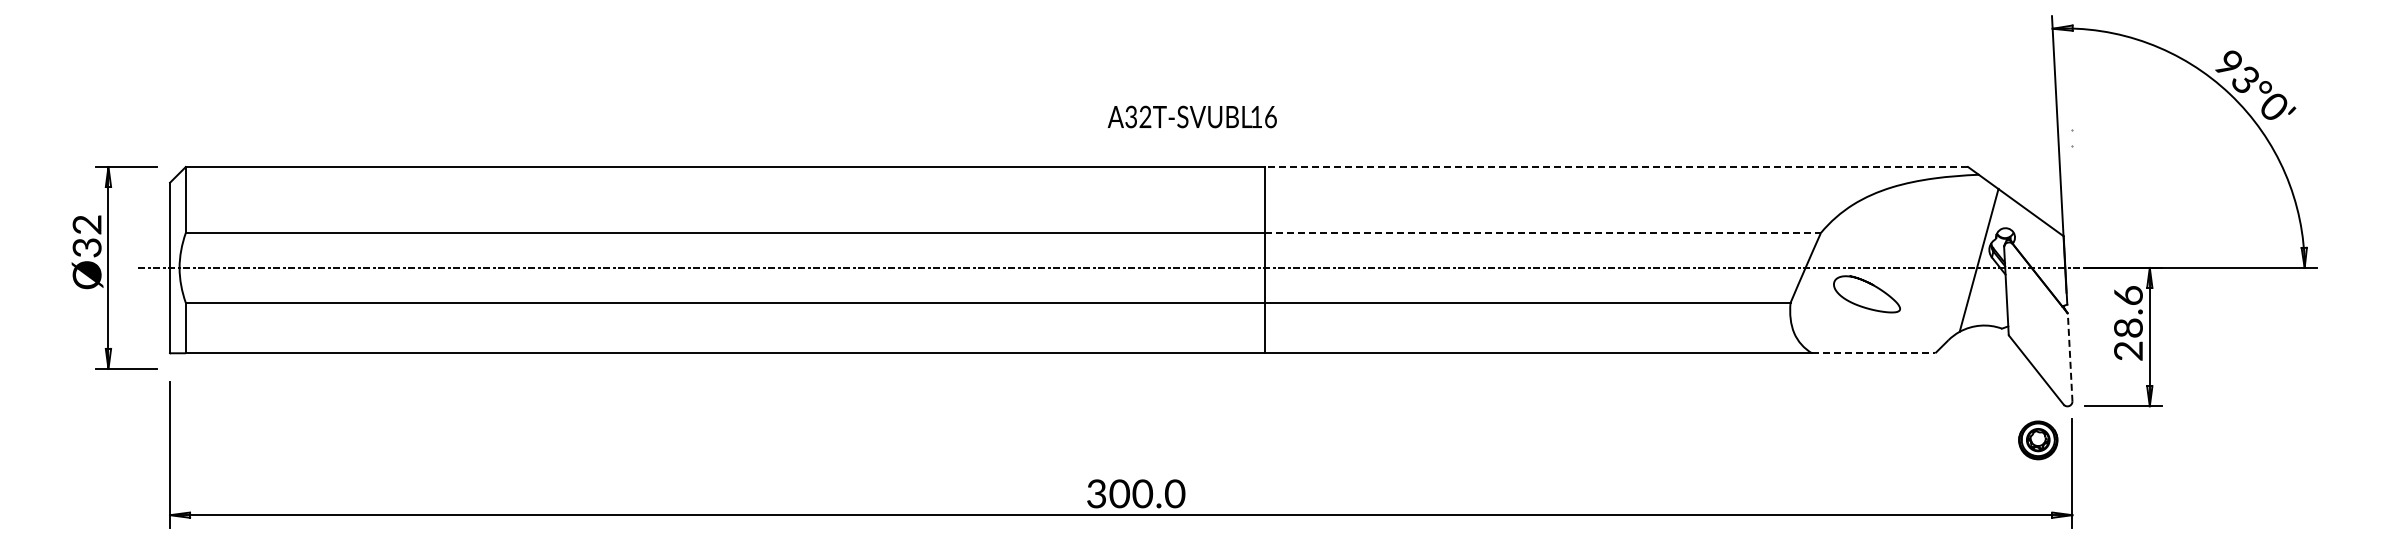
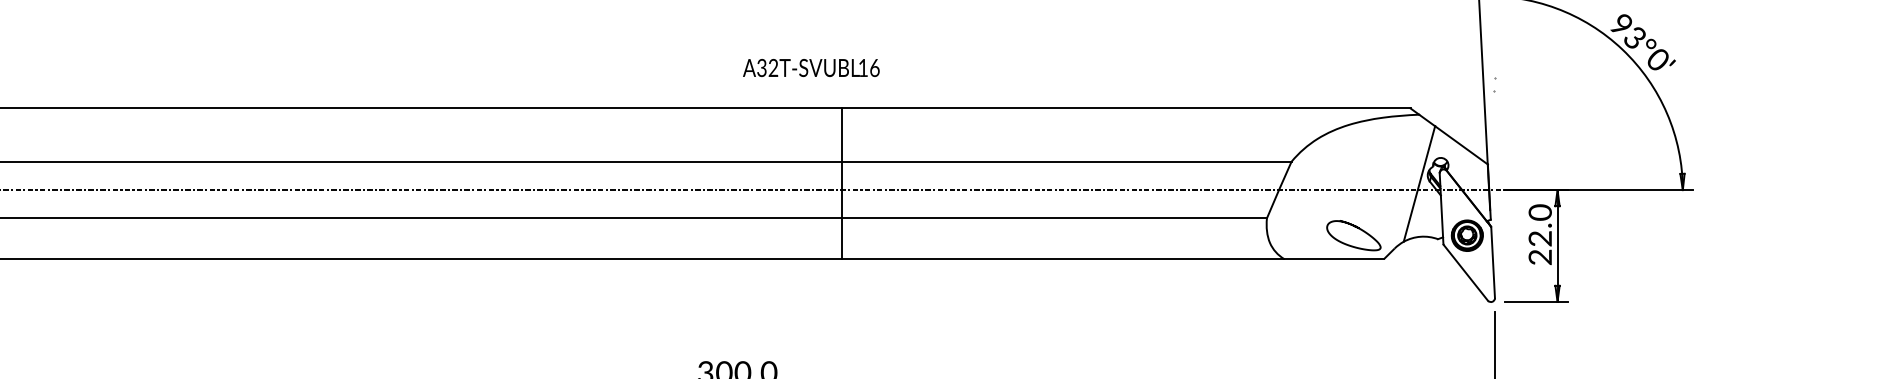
text: (1191, 116) -> (810, 67), moved
line: (1616, 166) -> (1126, 108), dashed -> solid
line: (1543, 232) -> (1067, 161), dashed -> solid
curve: (1871, 285) -> (1357, 228), moved
text: (2128, 311) -> (1540, 225), 28.6 -> 22.0
line: (1873, 353) -> (1334, 259), dashed -> solid
line: (2070, 358) -> (1493, 263), dashed -> solid
part: (2038, 440) -> (1467, 235), moved

